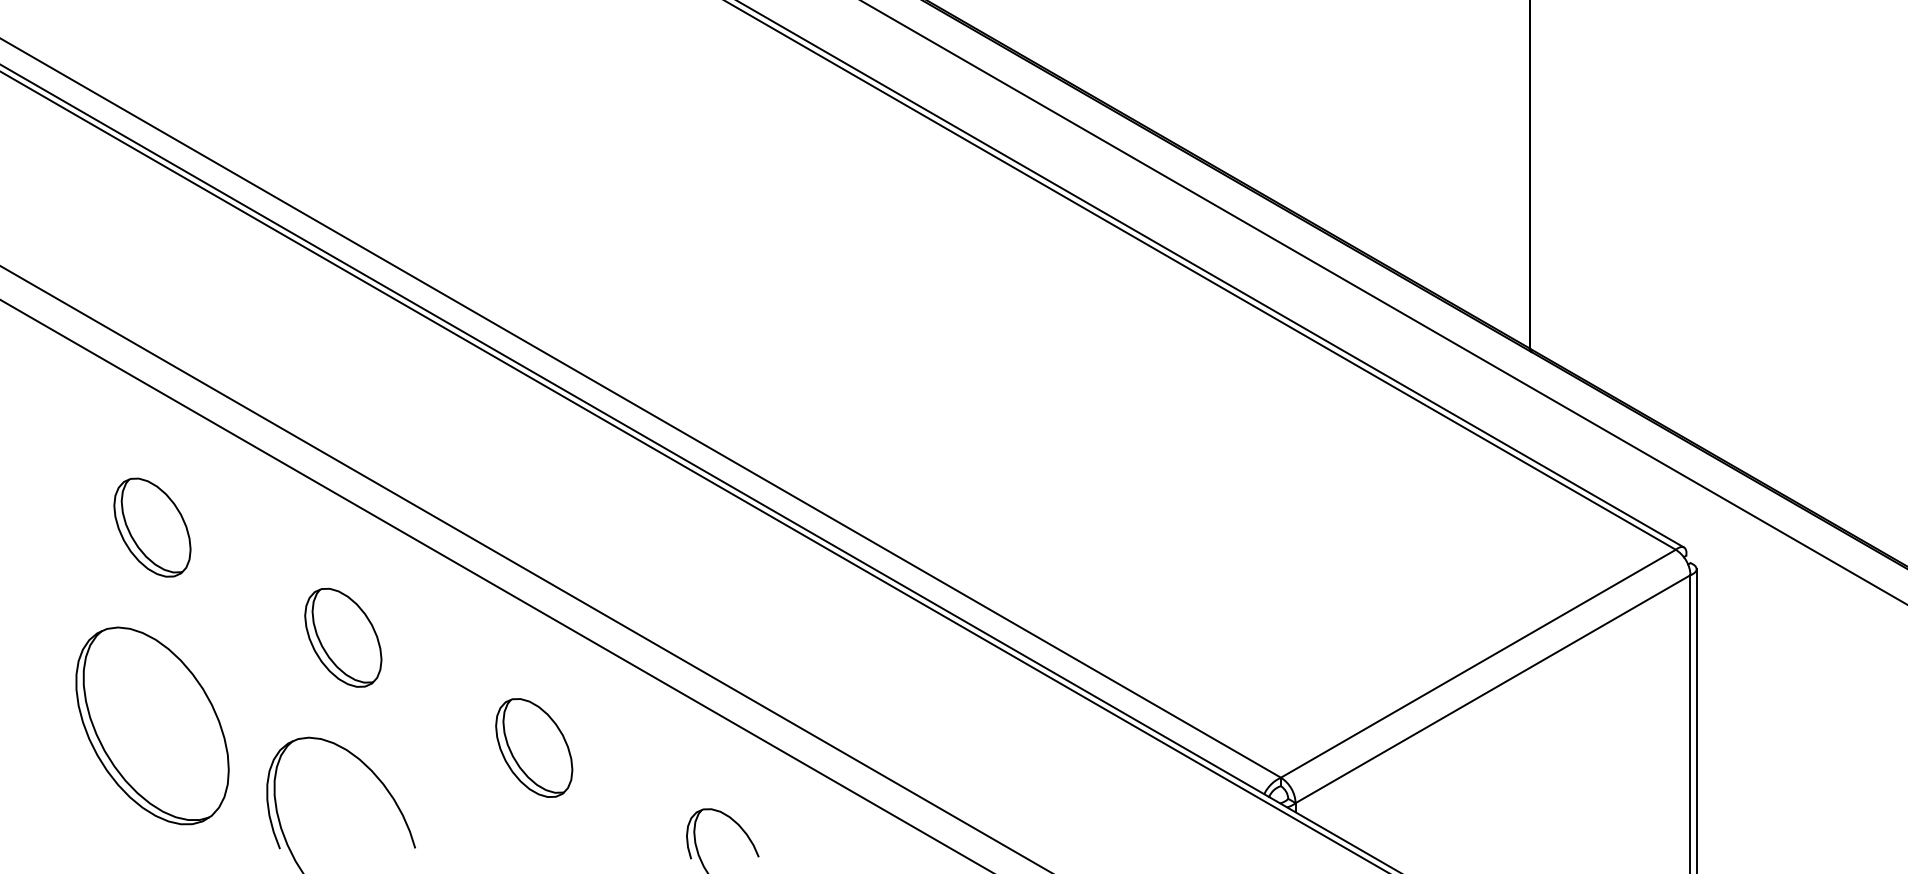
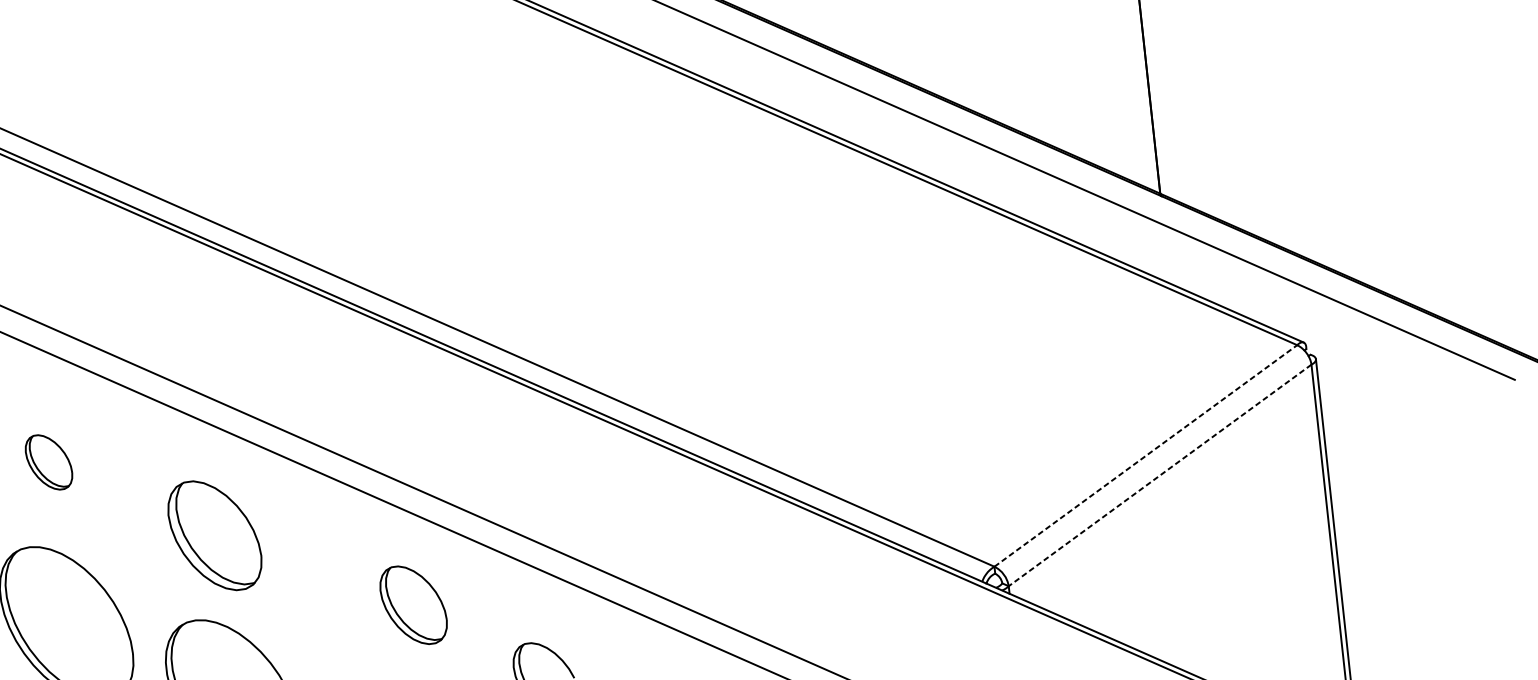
part: (152, 527) -> (49, 462), size x0.7
part: (343, 637) -> (215, 535), size x1.4
line: (1478, 663) -> (1145, 455), solid -> dashed
line: (1493, 689) -> (1160, 475), solid -> dashed
part: (534, 747) -> (413, 604), moved

